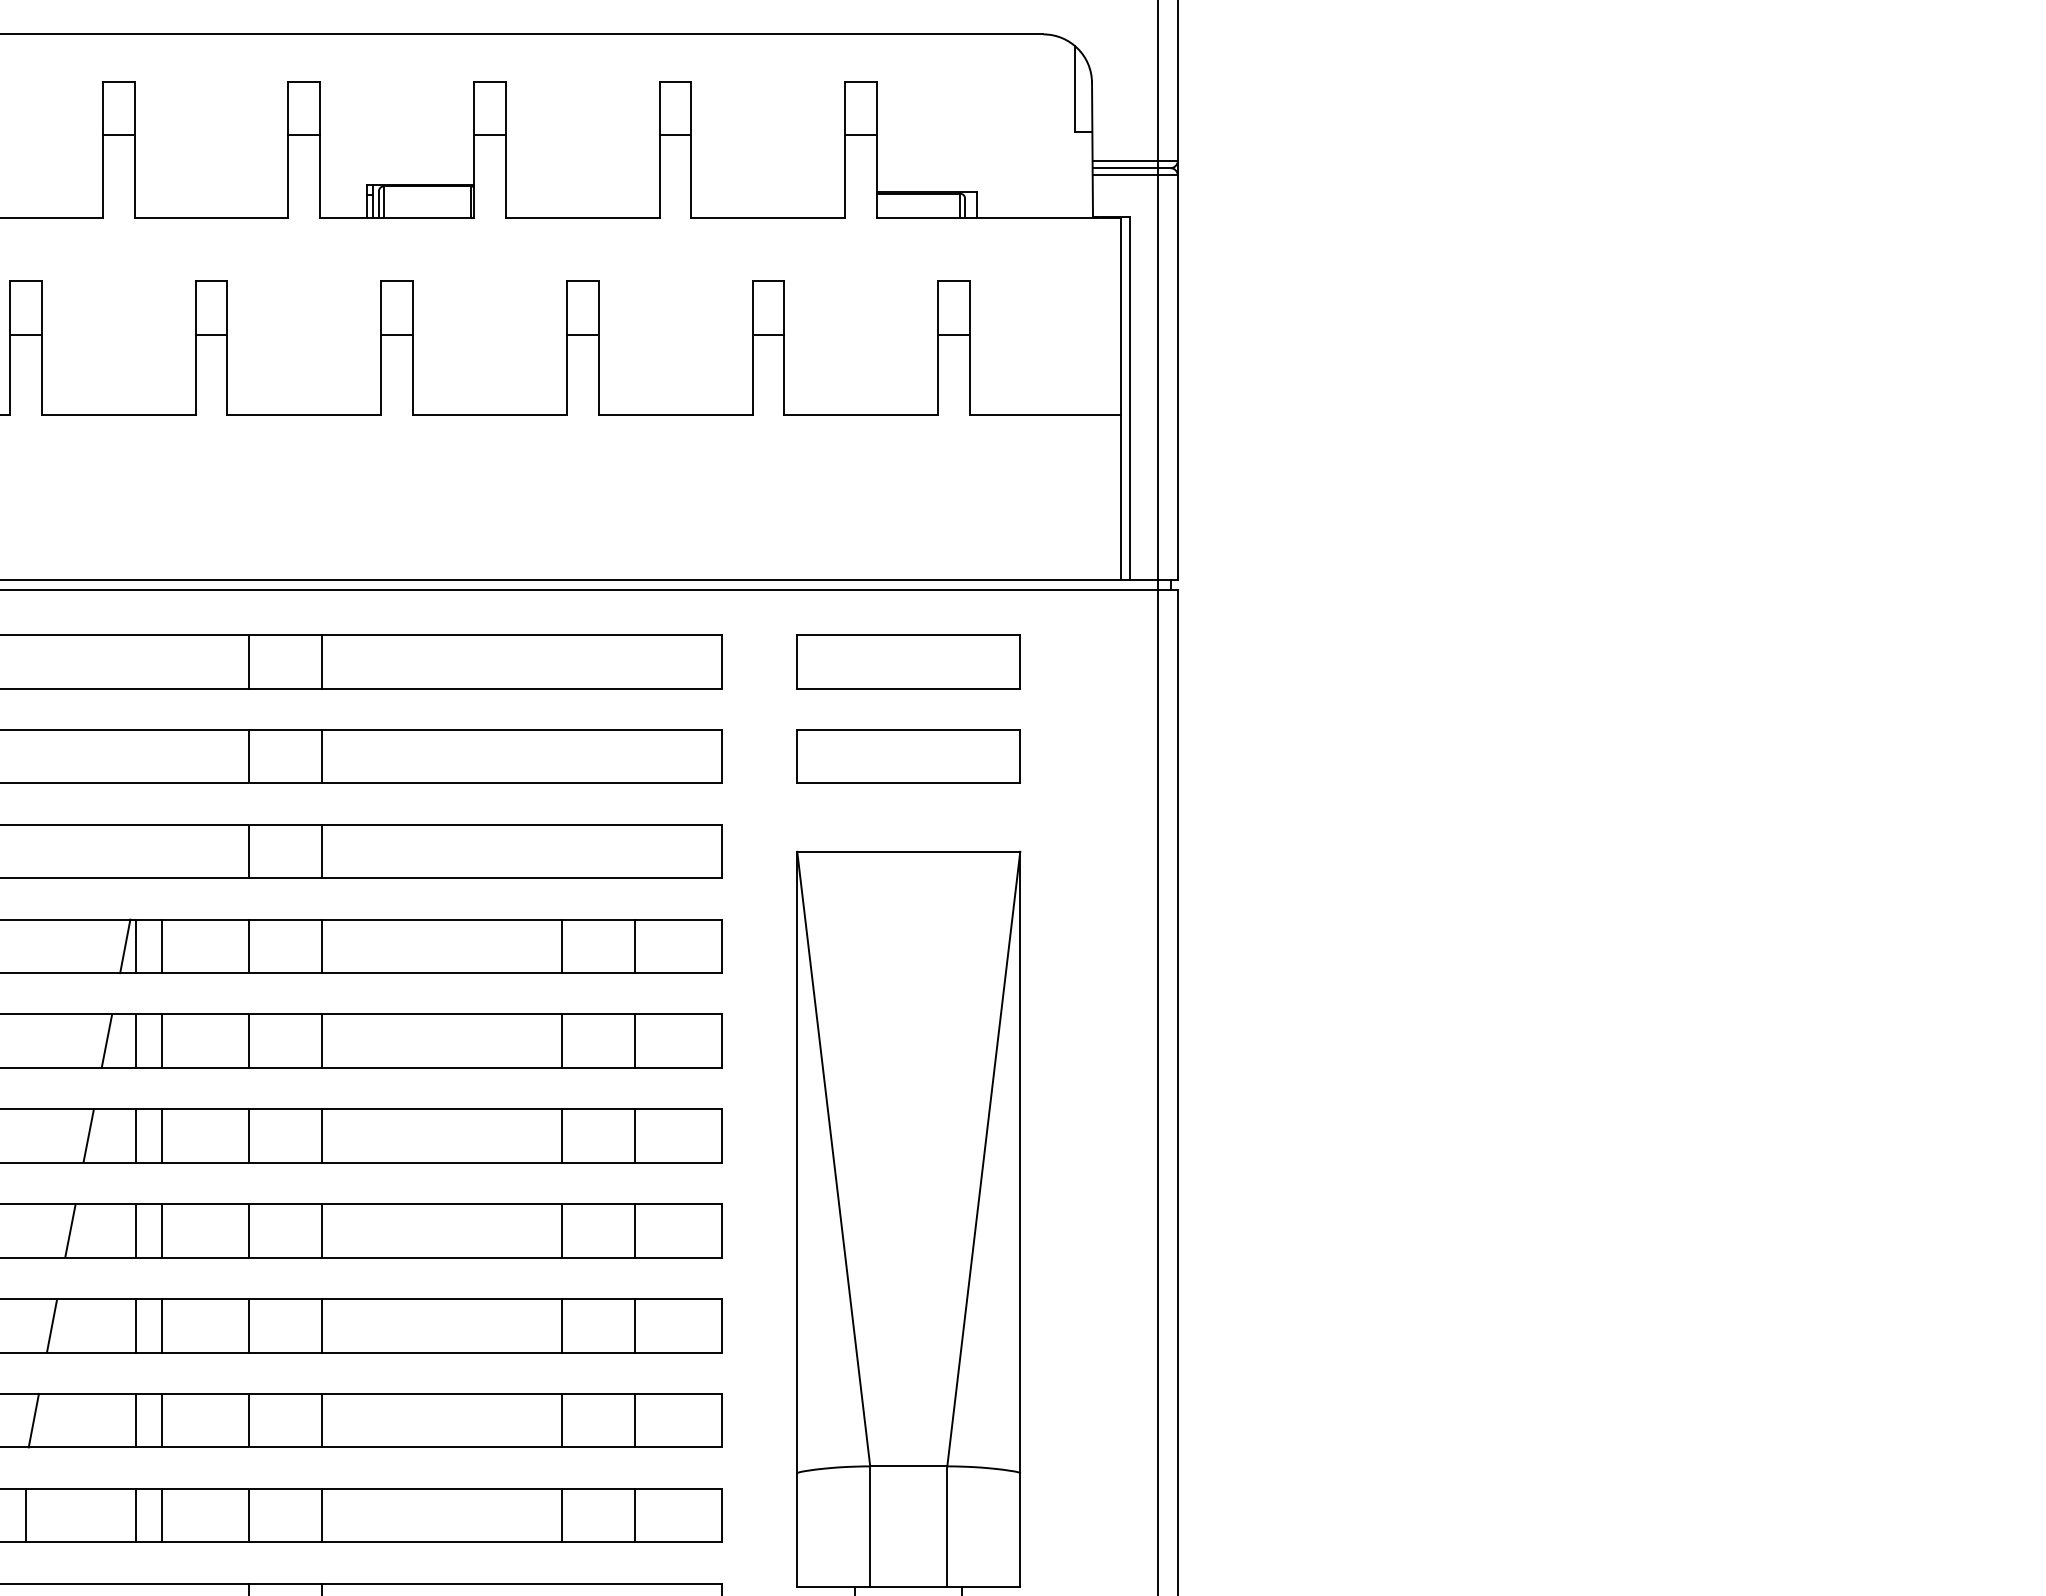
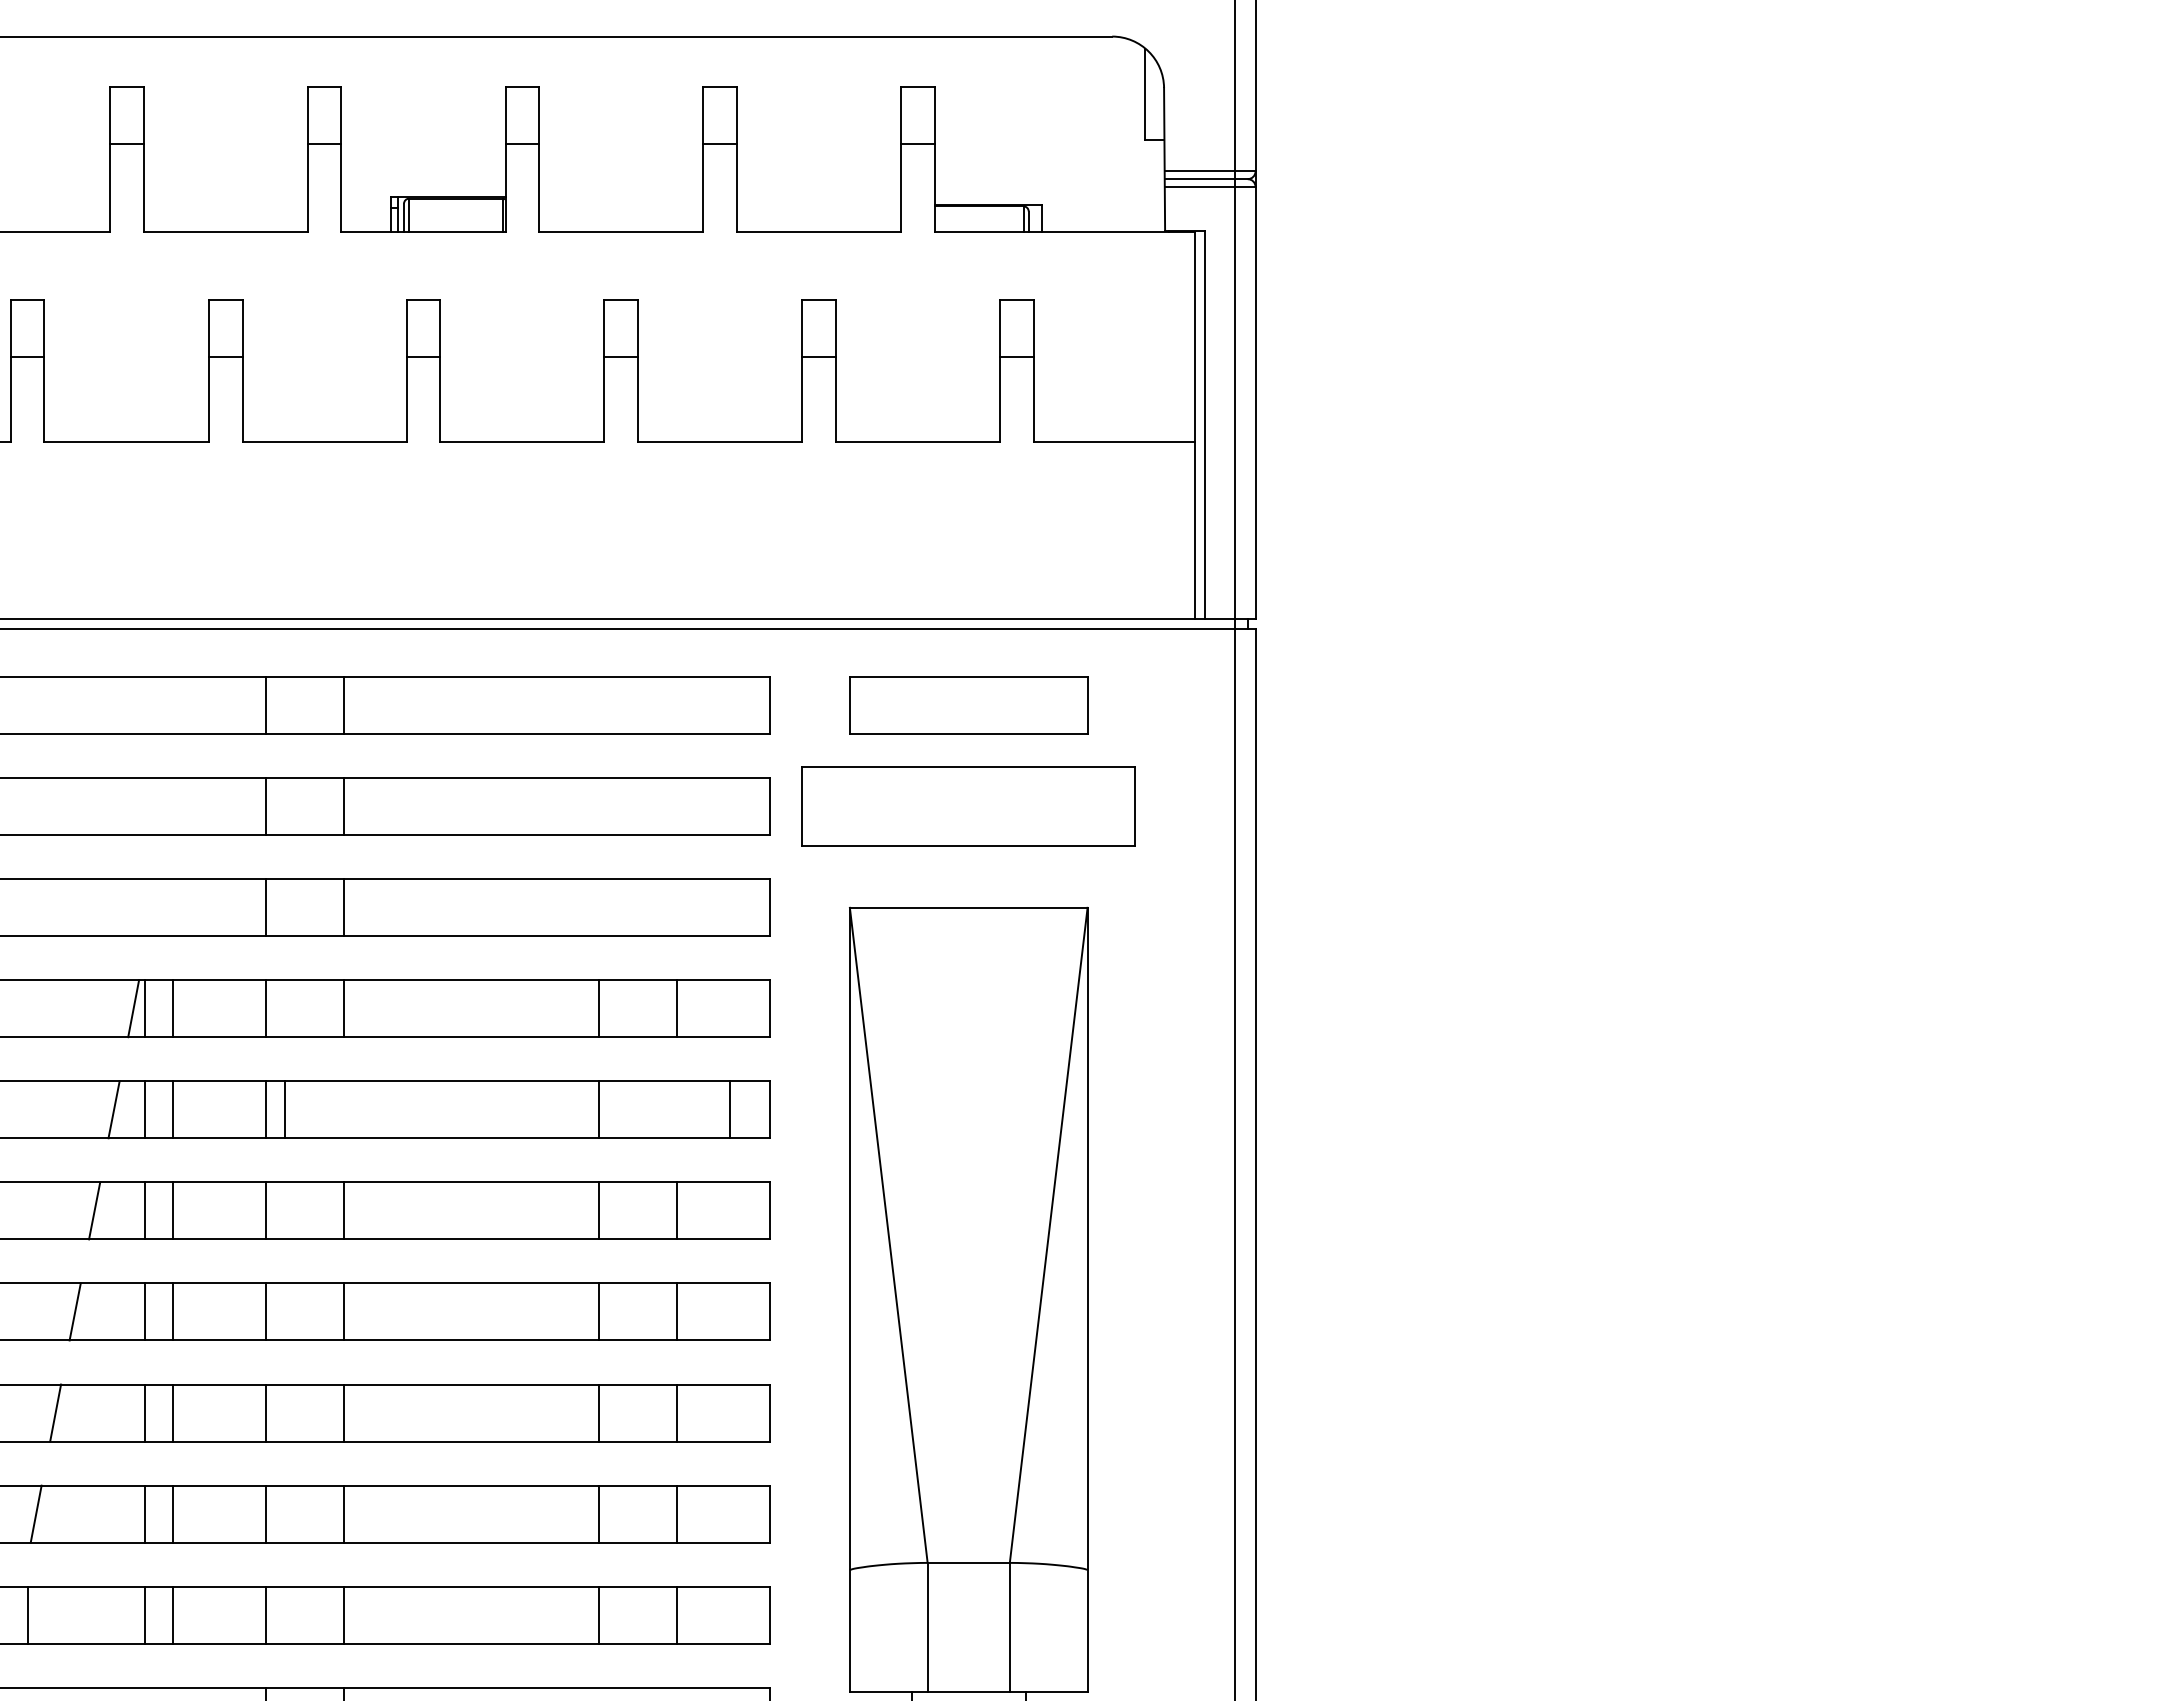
part: (908, 756) -> (968, 806), size x1.4
line: (322, 1040) -> (284, 1109), moved
line: (634, 1040) -> (729, 1109), moved

